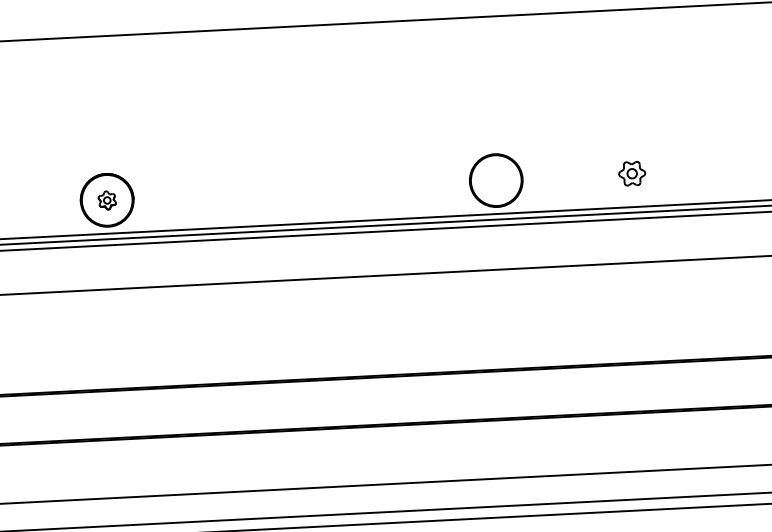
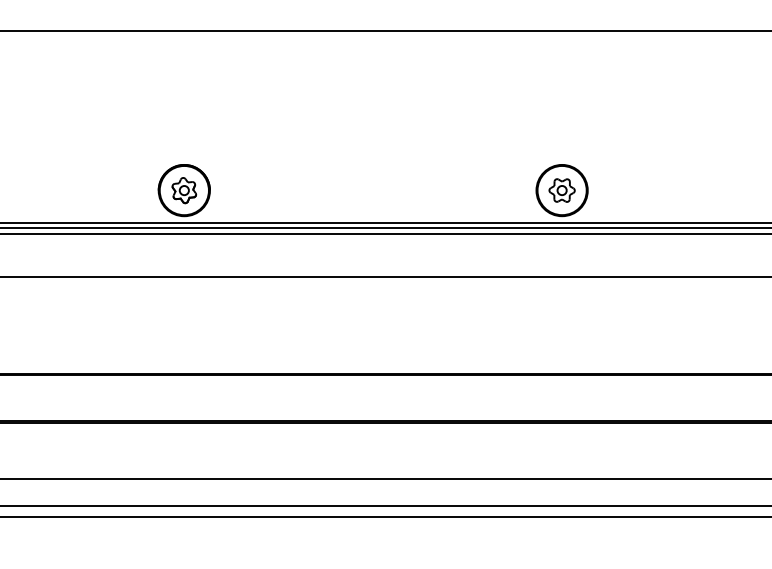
part: (631, 173) -> (561, 190), moved
part: (107, 200) -> (184, 190), size x1.43

